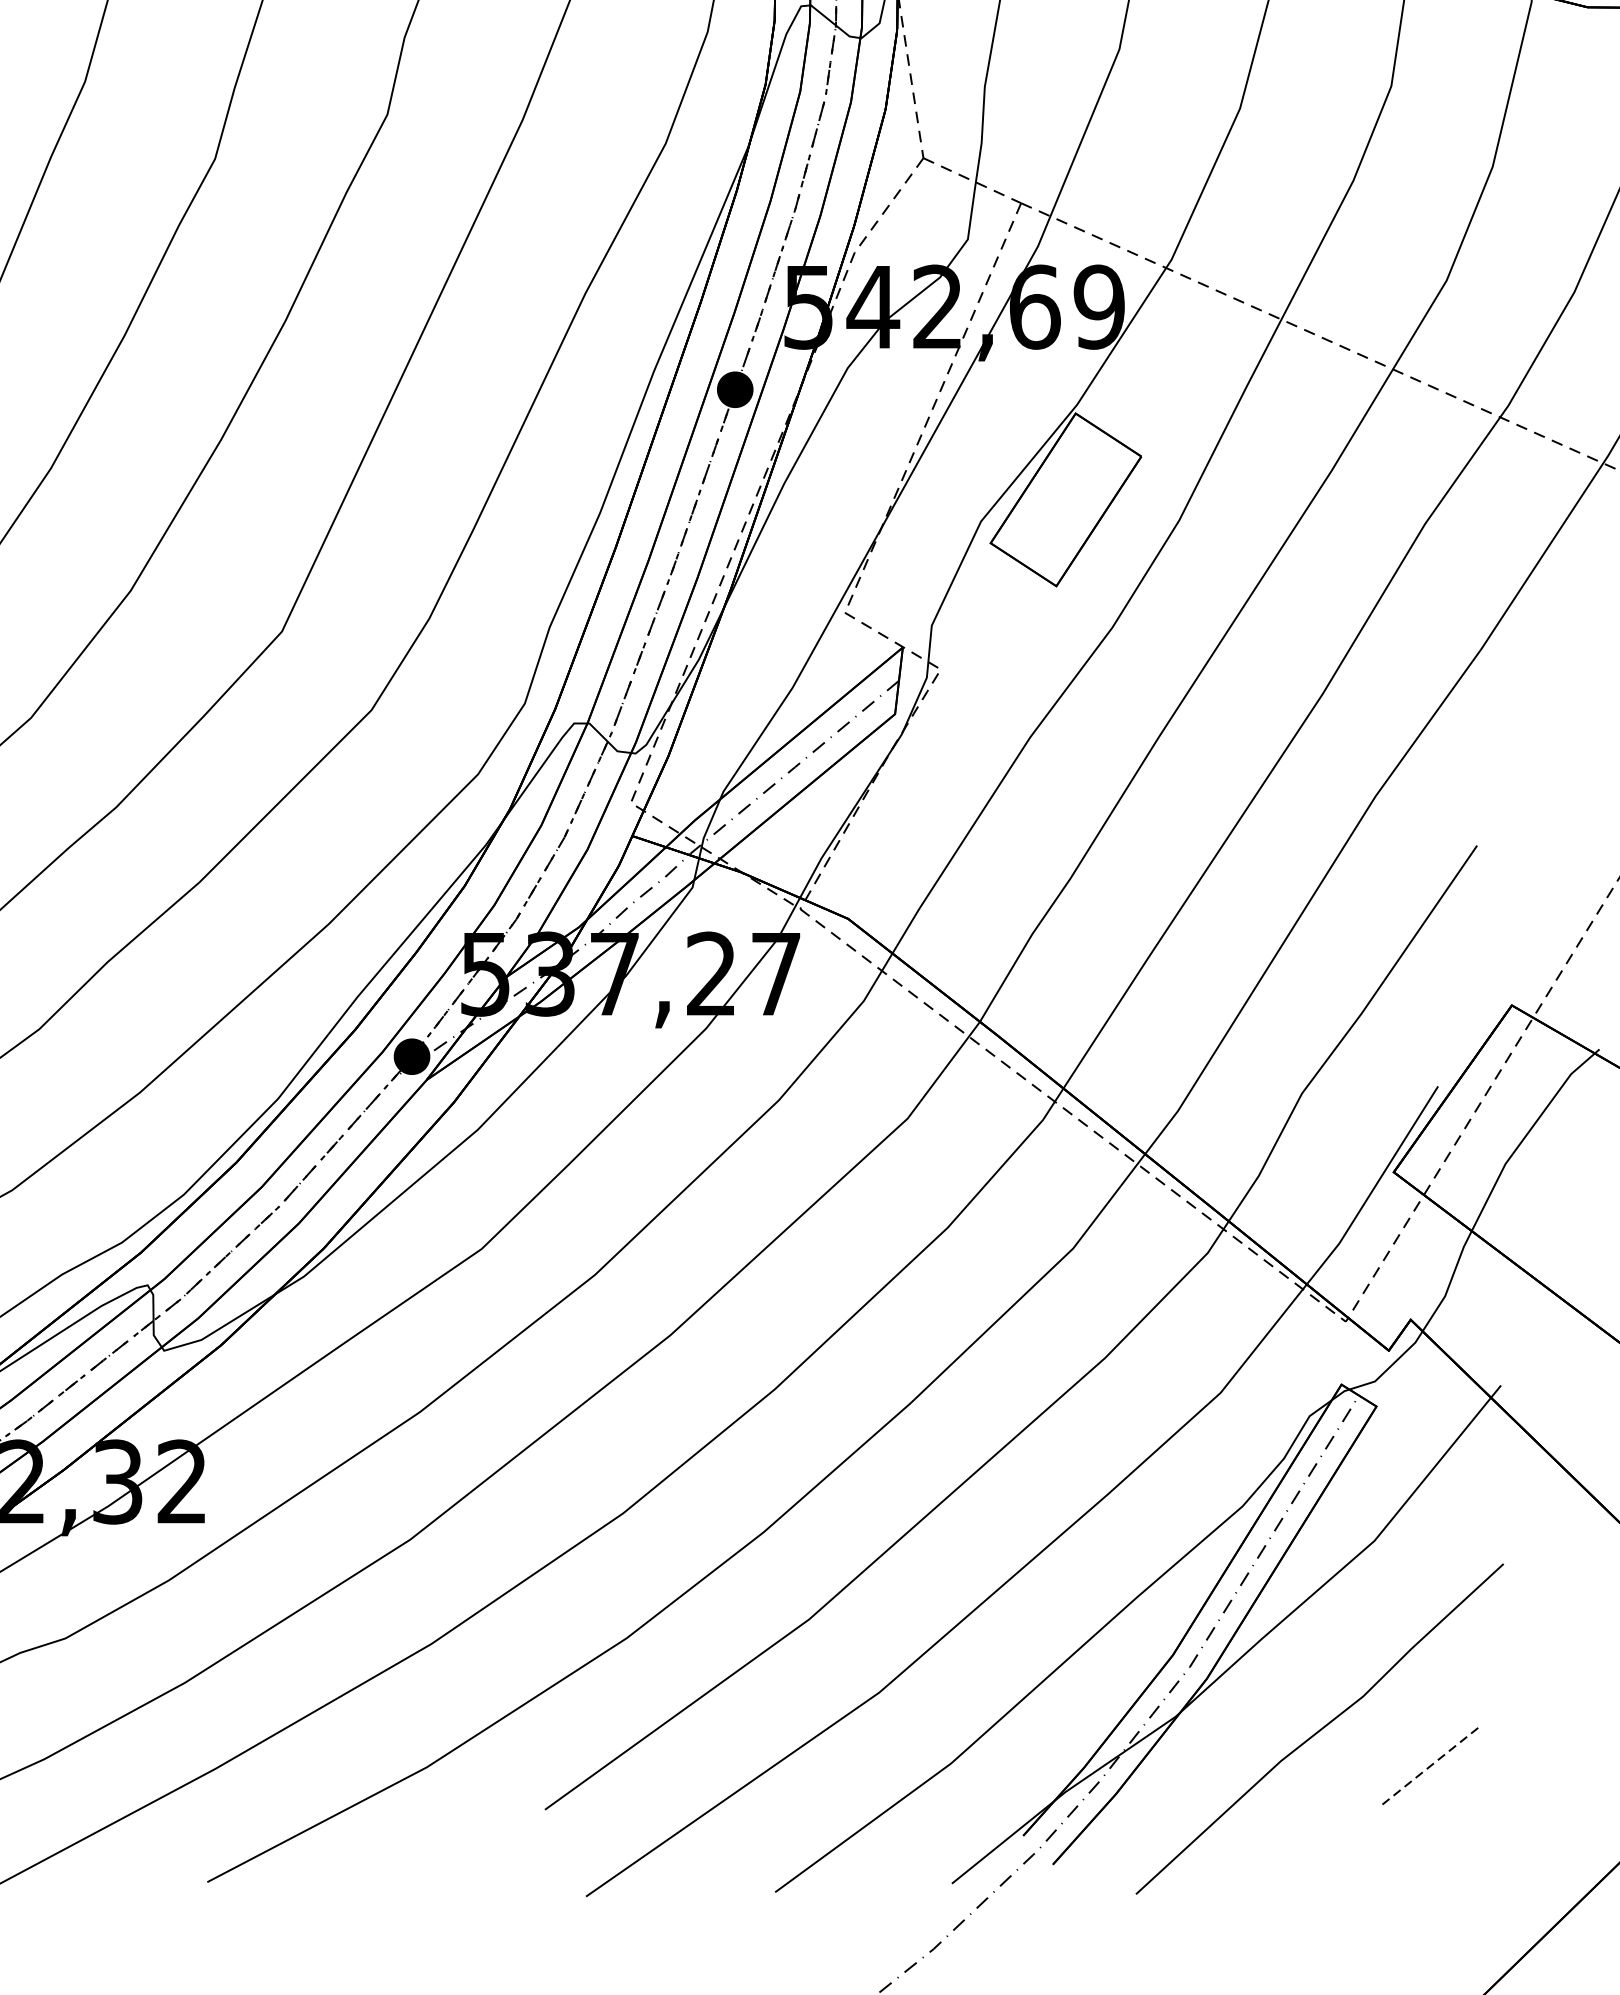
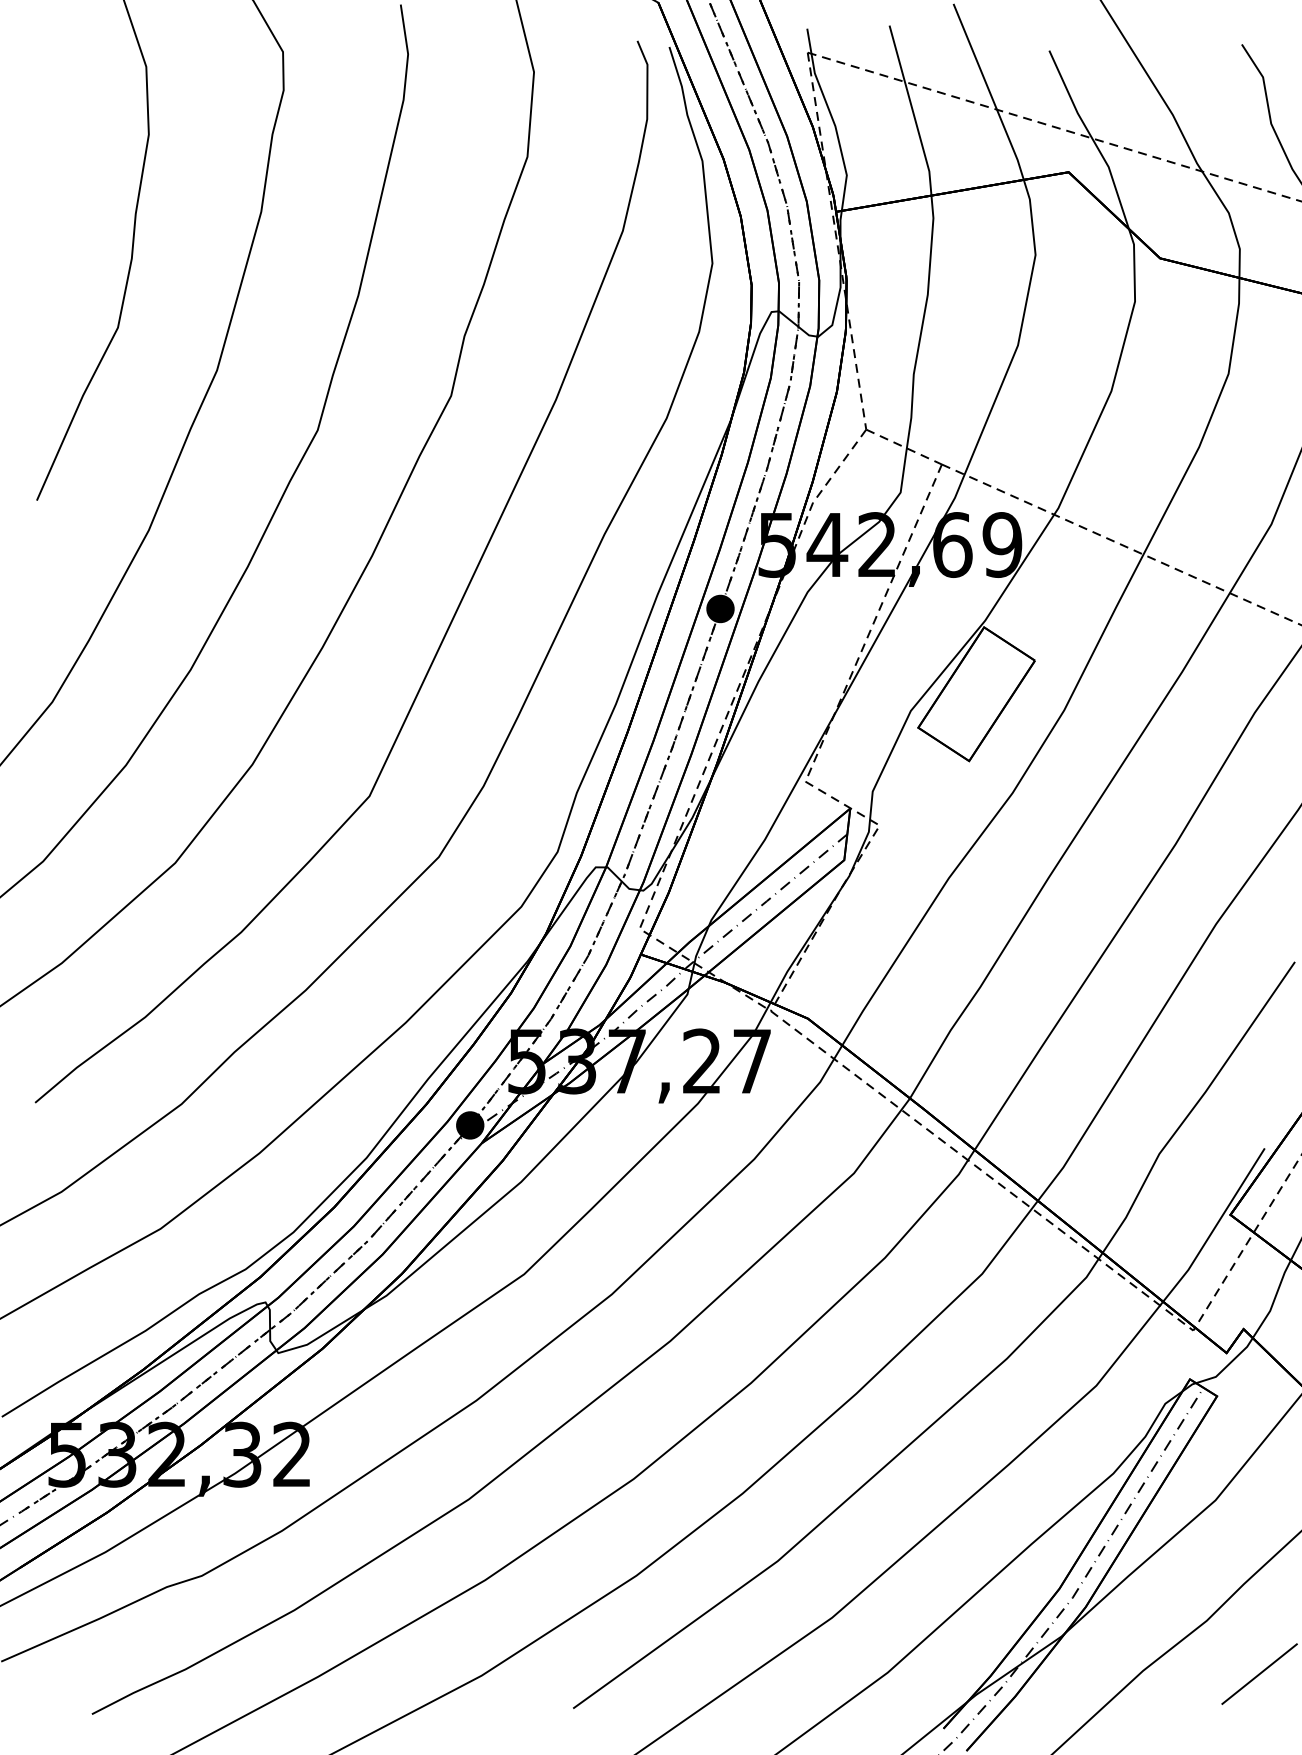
line: (1431, 1765) -> (1259, 1674), dashed -> solid

